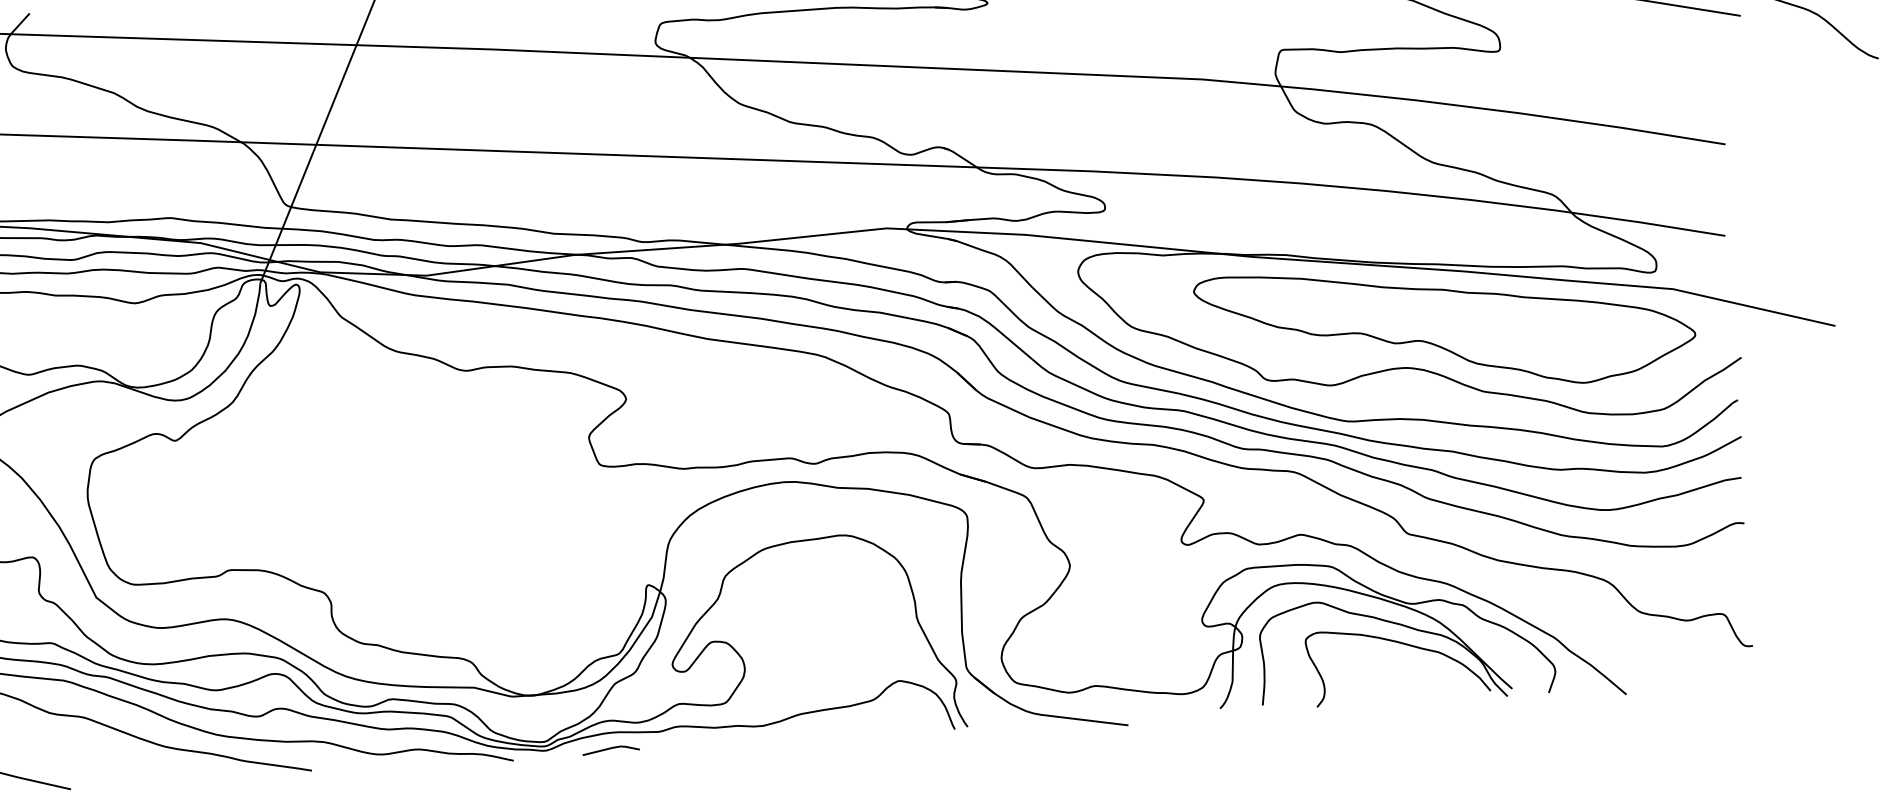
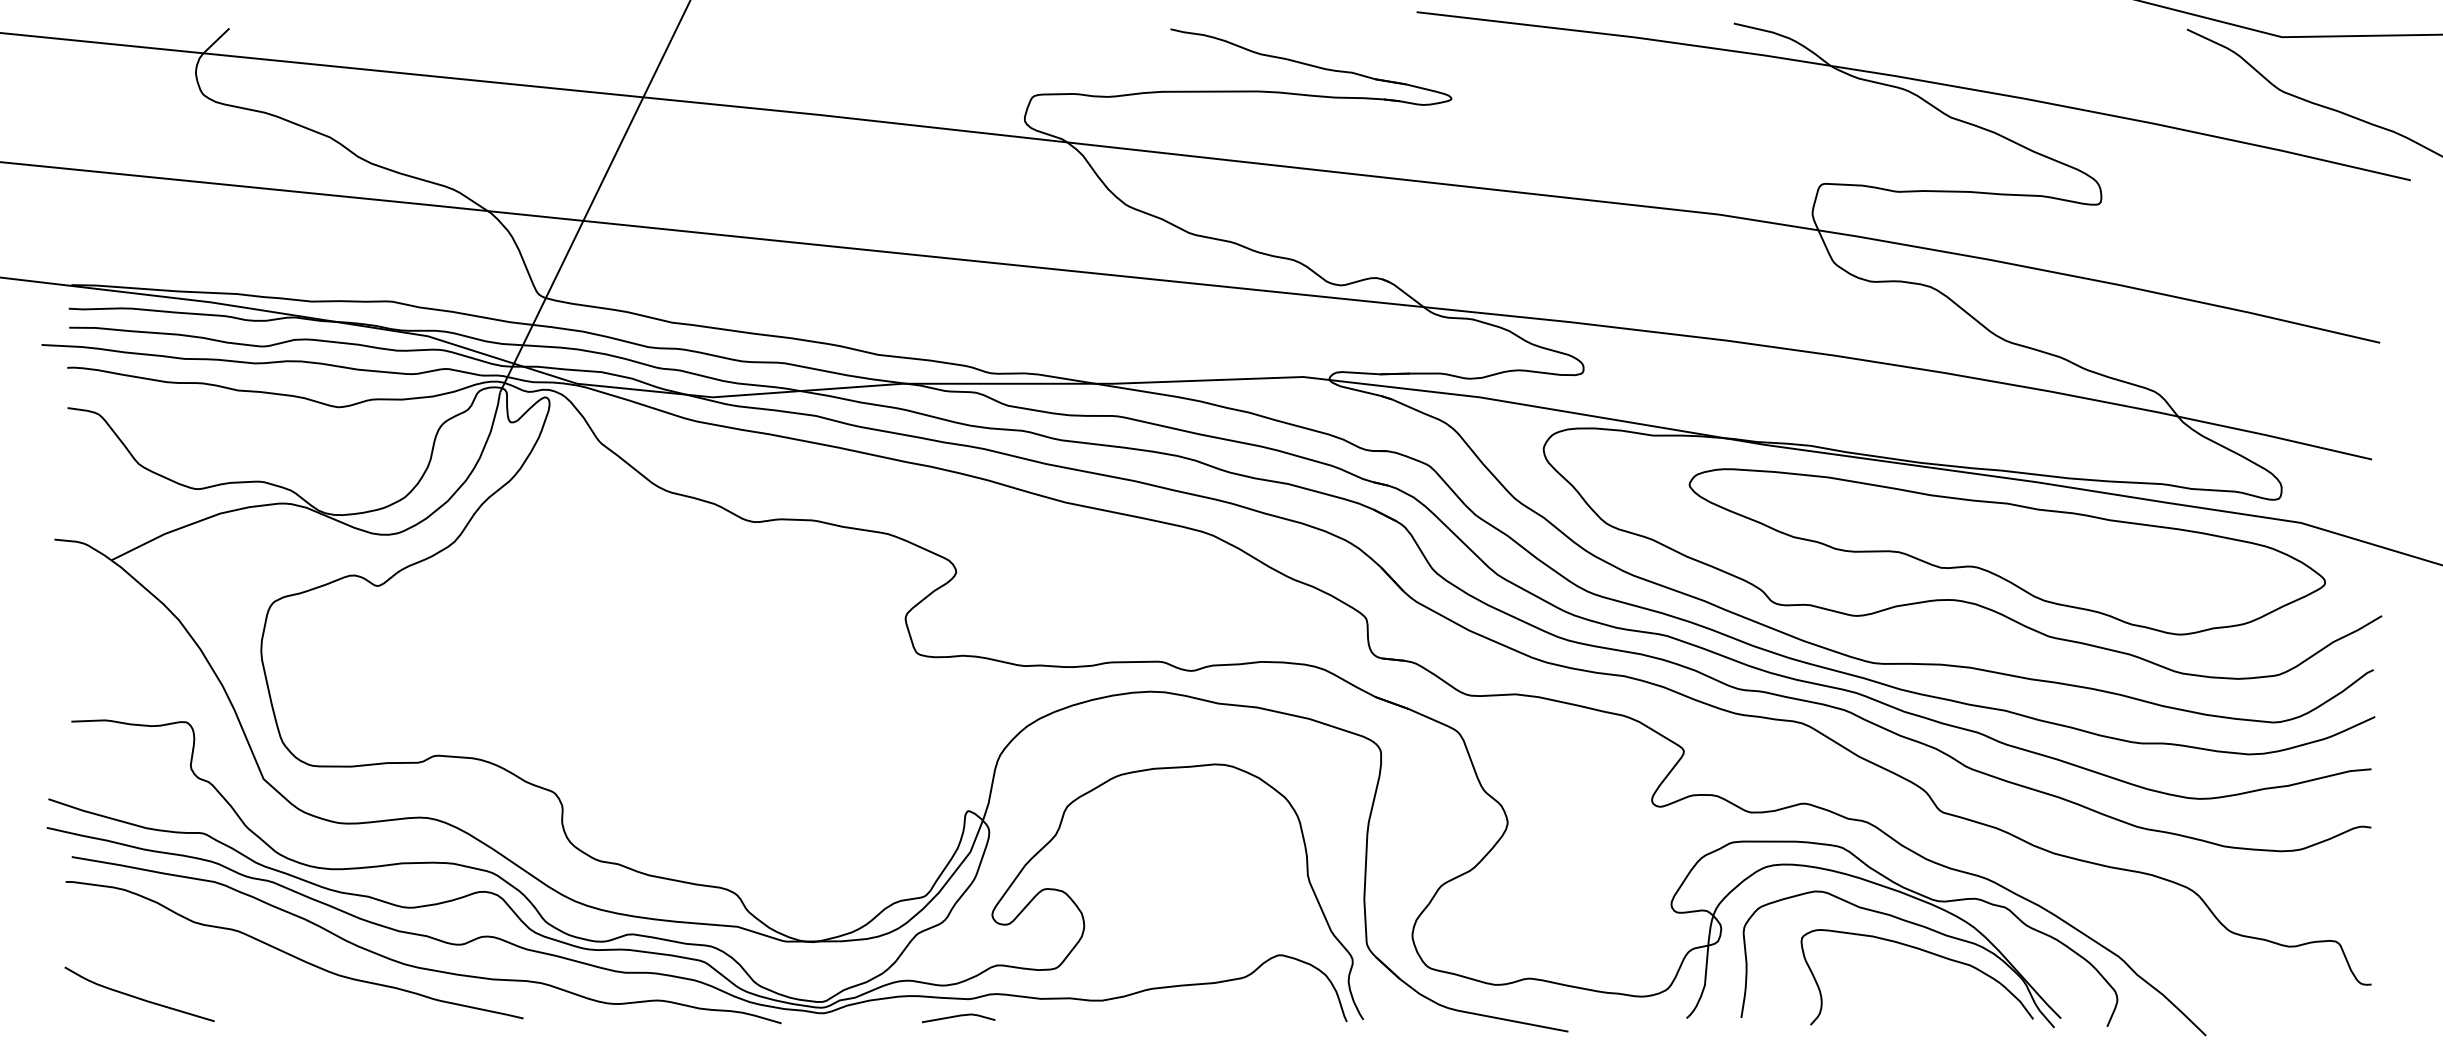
line: (610, 748) -> (958, 1016), moved

